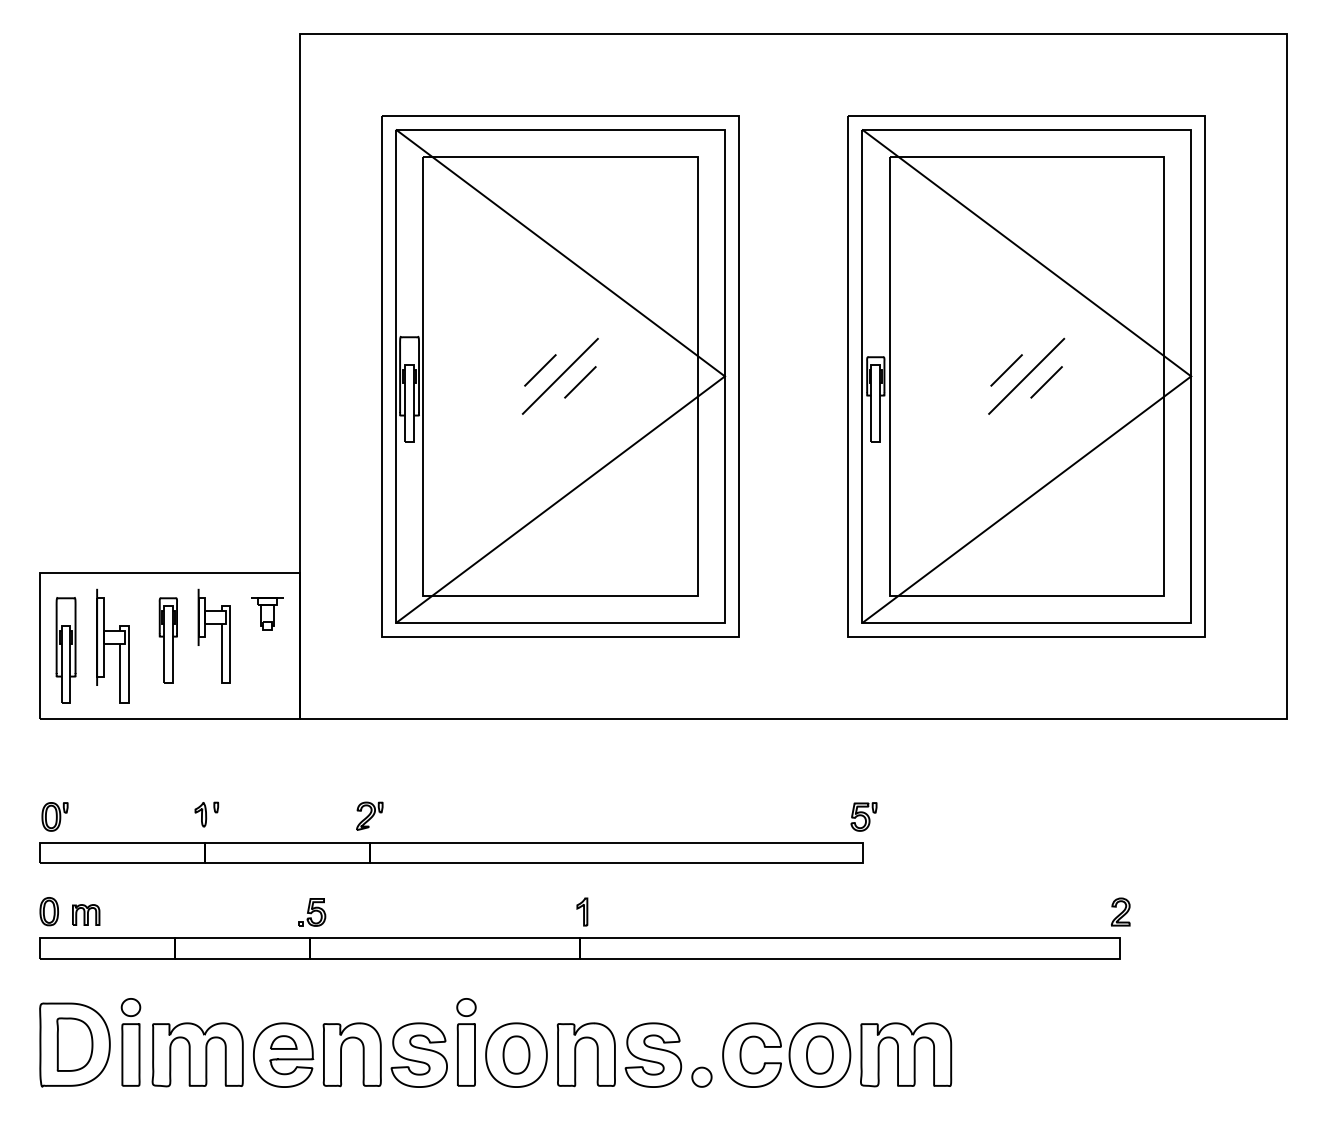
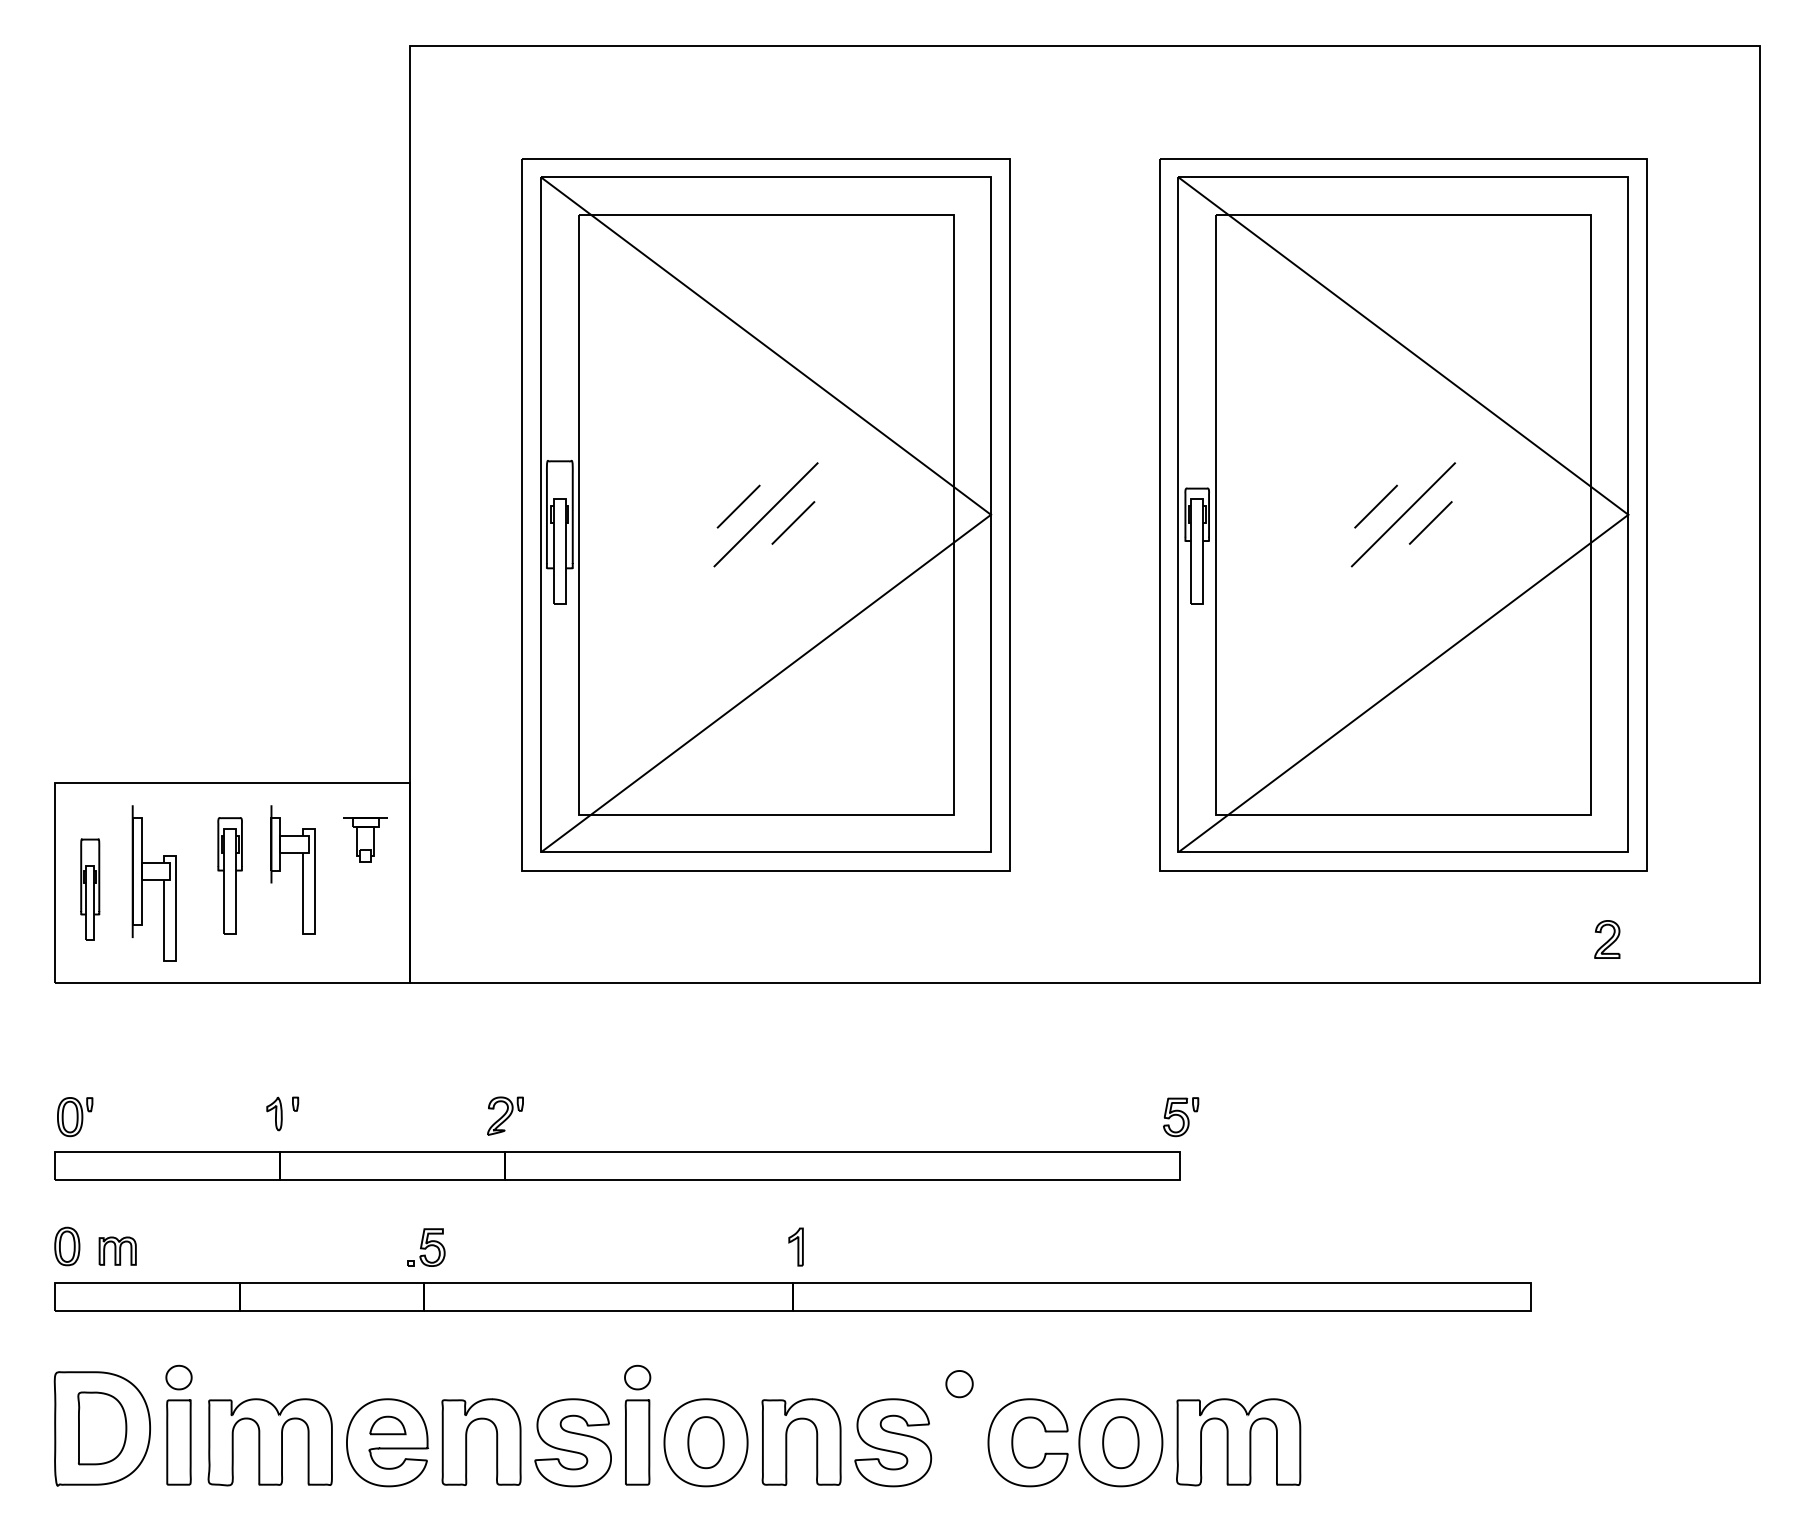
part: (65, 650) -> (89, 889), size x0.7
part: (1120, 911) -> (1606, 938), moved
part: (701, 1076) -> (958, 1383), moved

